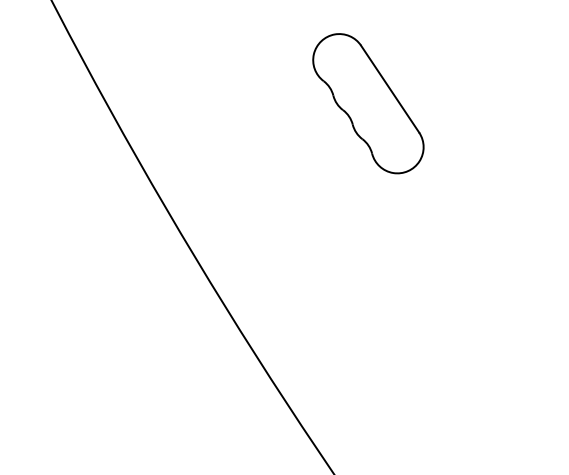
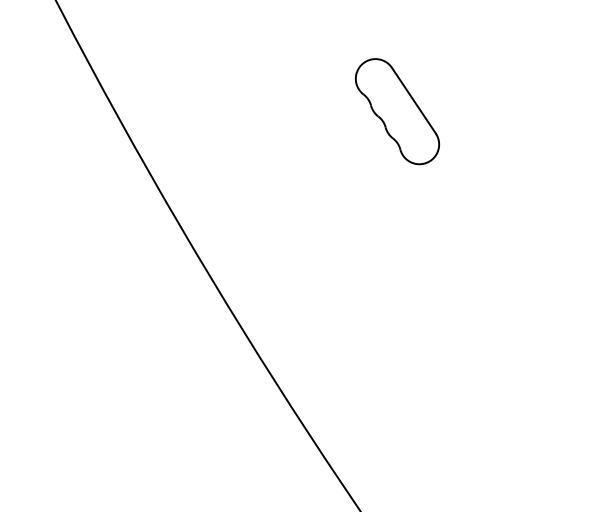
part: (368, 103) -> (397, 111), size x0.7

